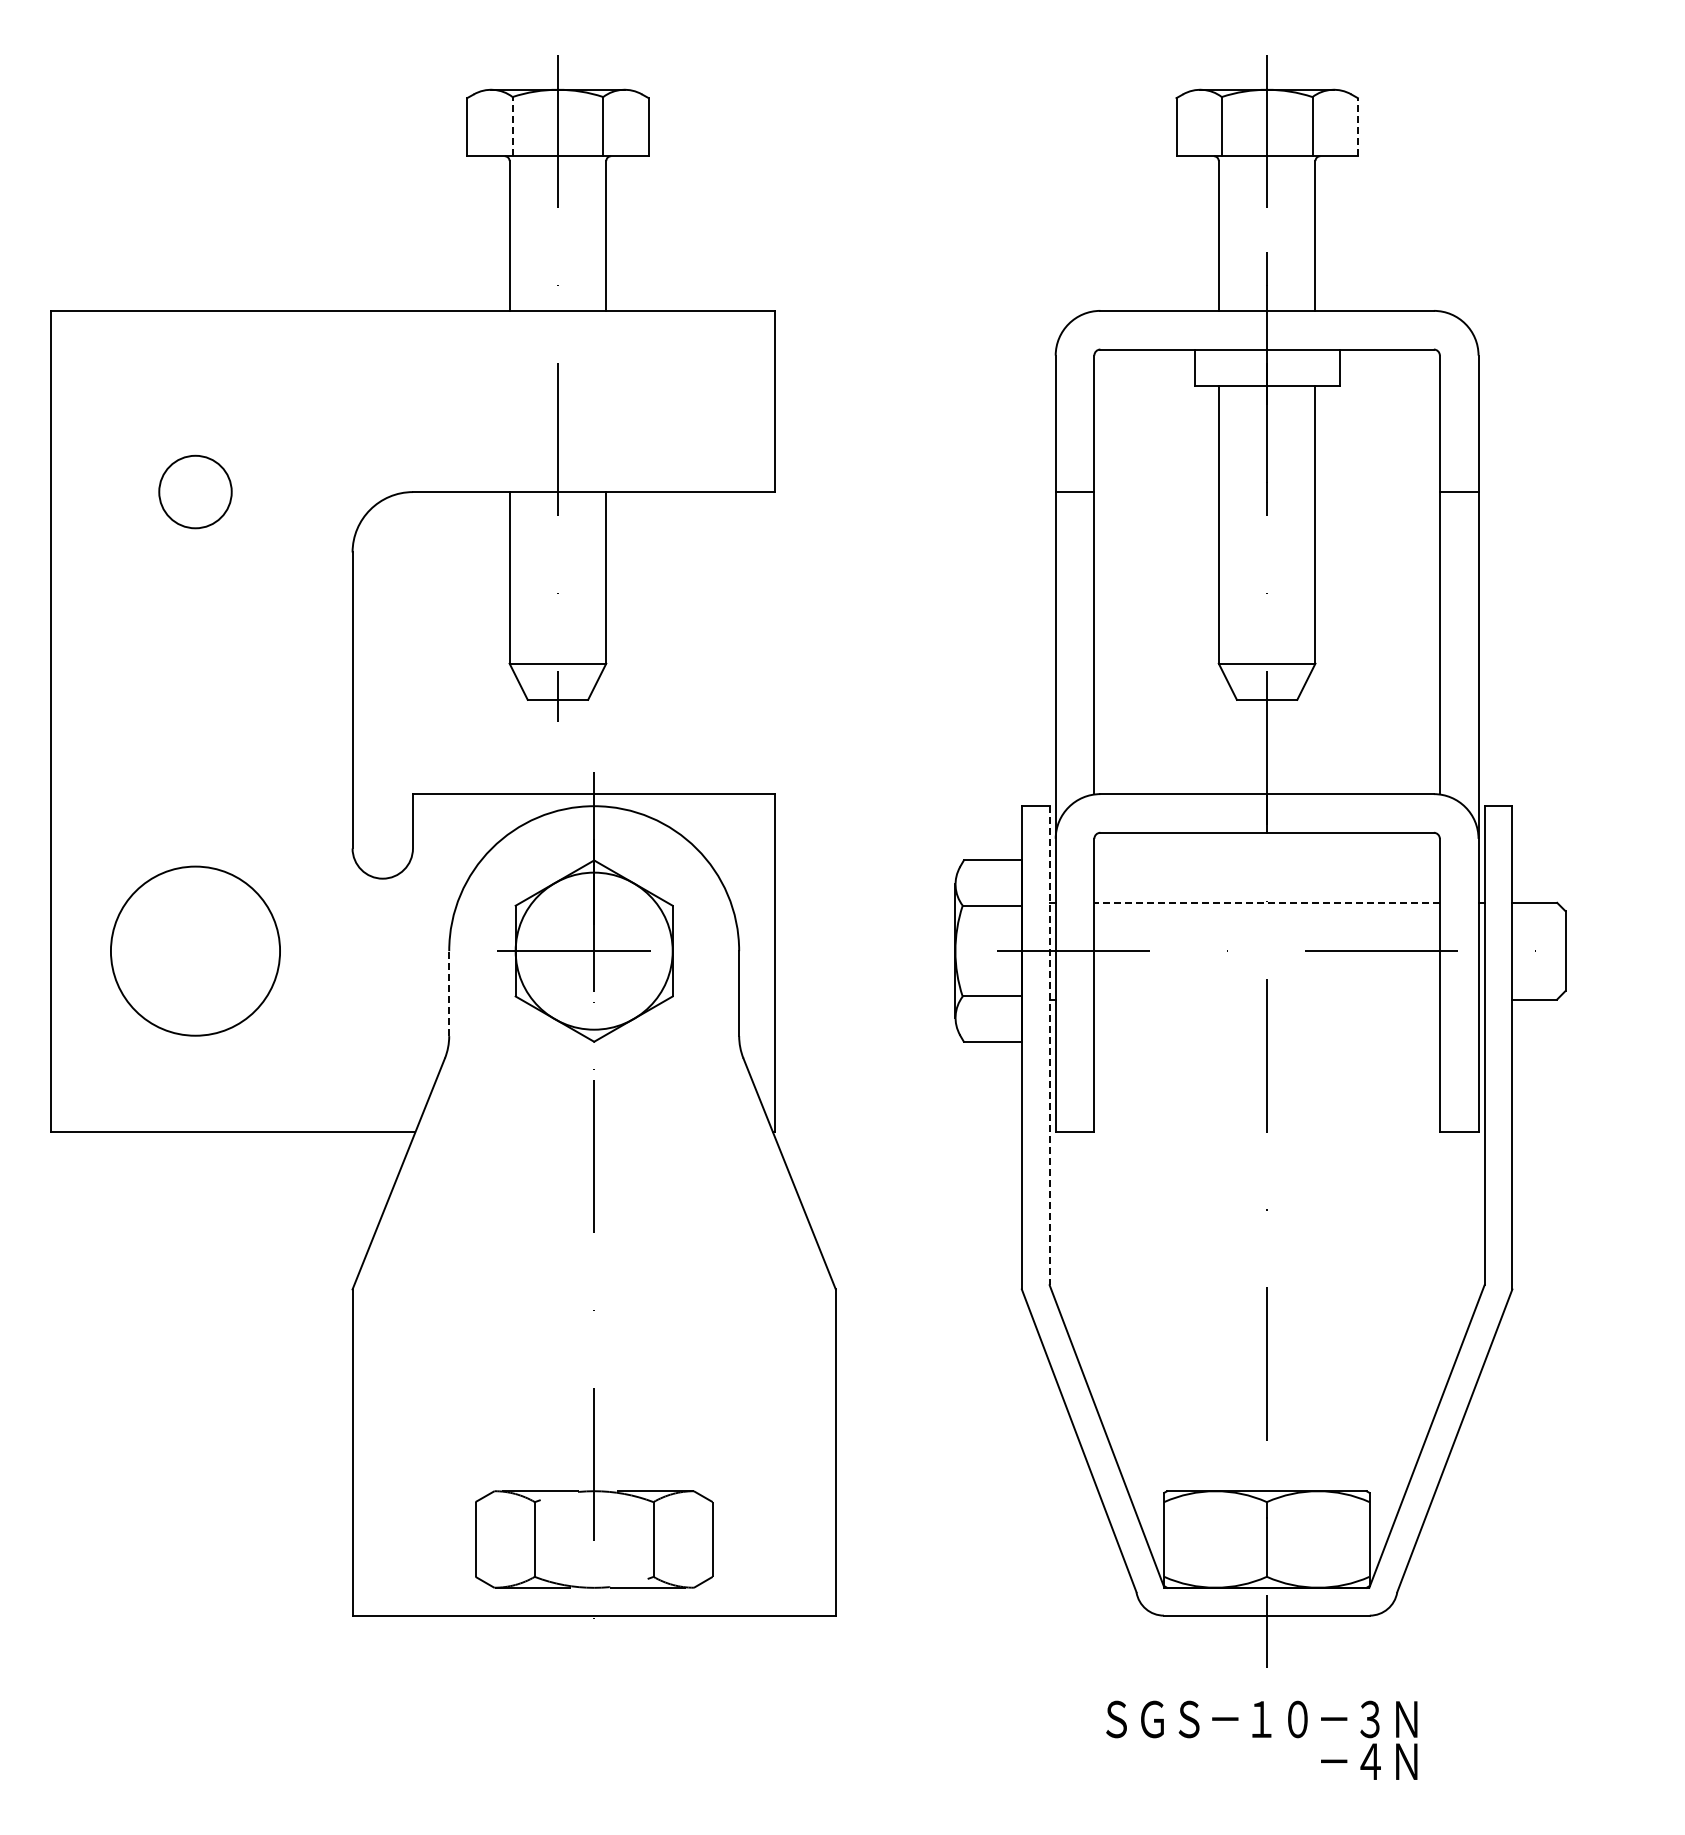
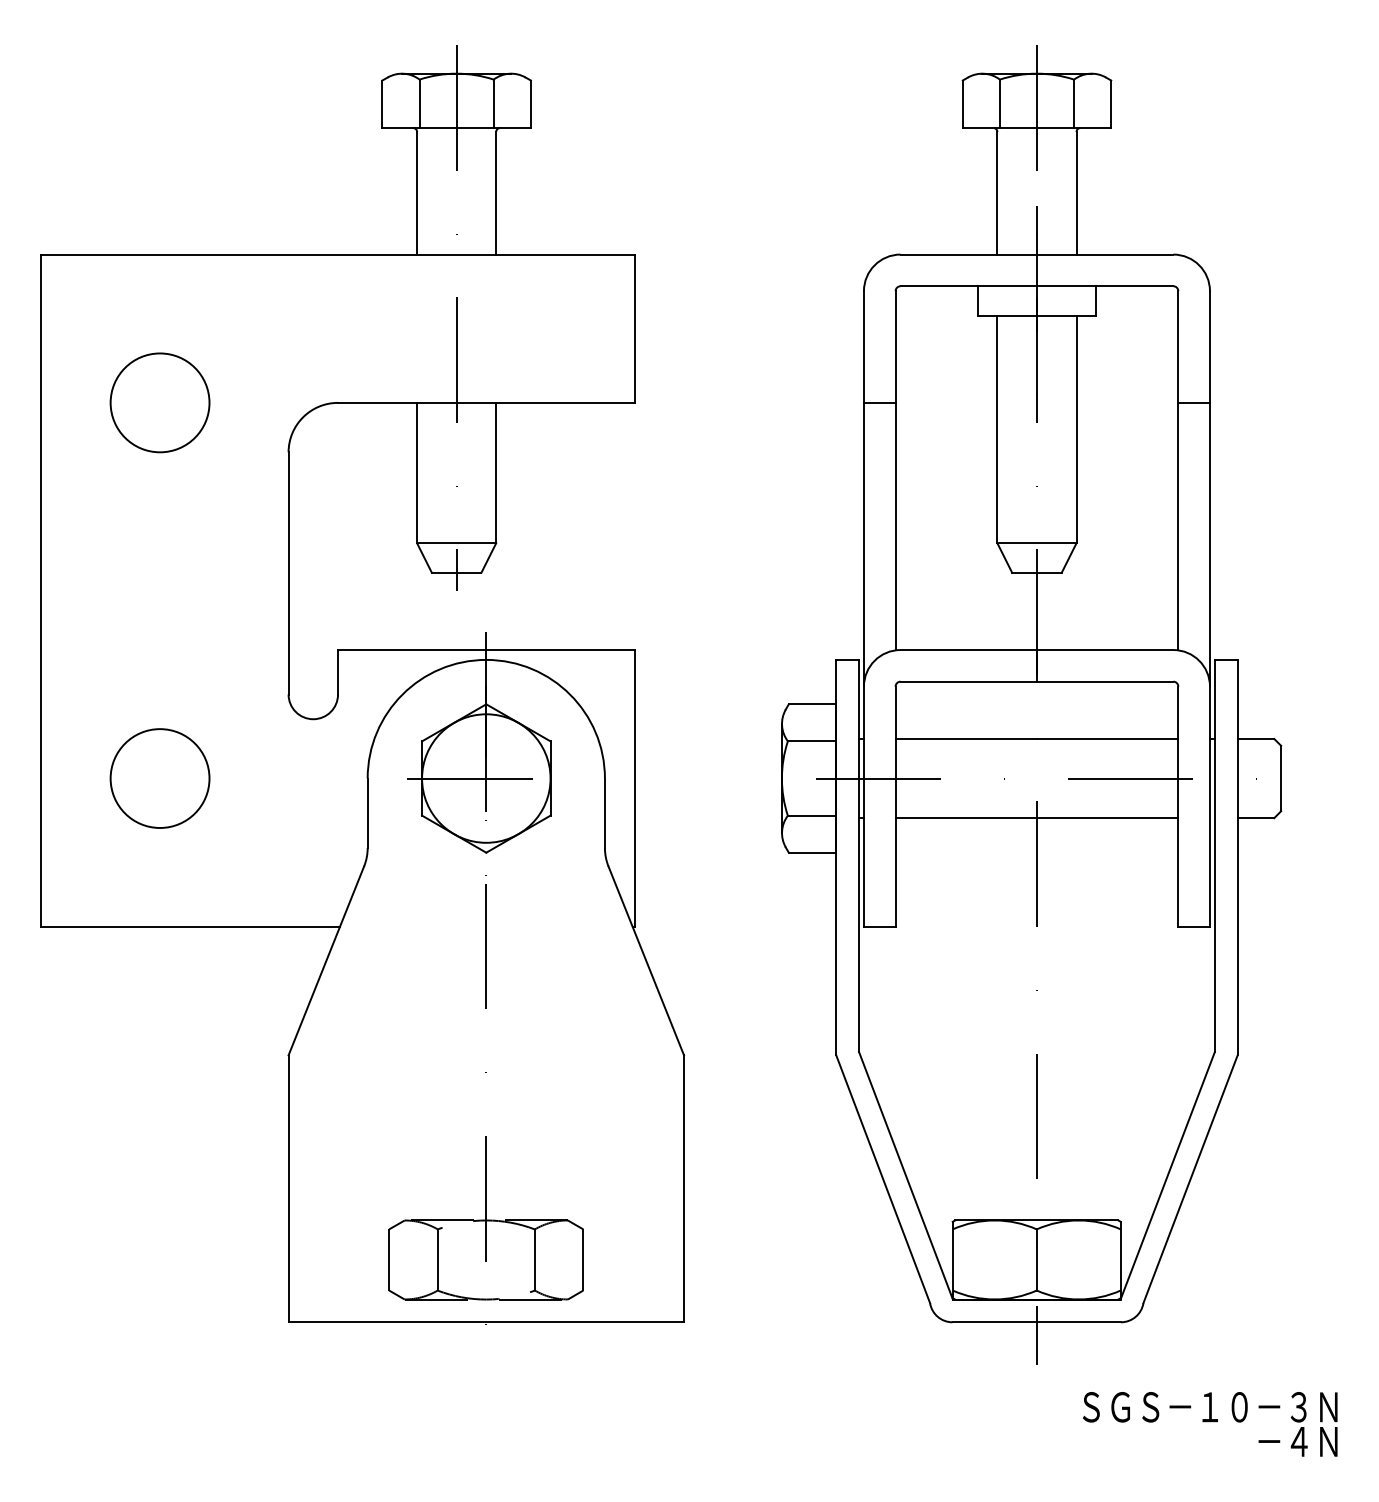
line: (512, 126) -> (419, 103), dashed -> solid
line: (1357, 126) -> (1110, 103), dashed -> solid
circle: (195, 491) -> (160, 402), size x1.67
line: (1267, 902) -> (1037, 738), dashed -> solid
circle: (195, 950) -> (160, 778), size x0.71
line: (449, 993) -> (367, 813), dashed -> solid
line: (1266, 999) -> (1036, 818), added
line: (1049, 1045) -> (858, 855), dashed -> solid
text: (1261, 1739) -> (1209, 1423), moved

